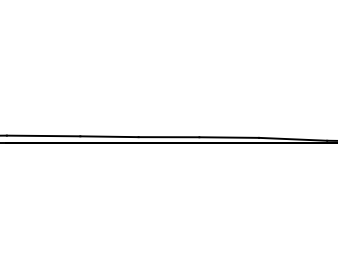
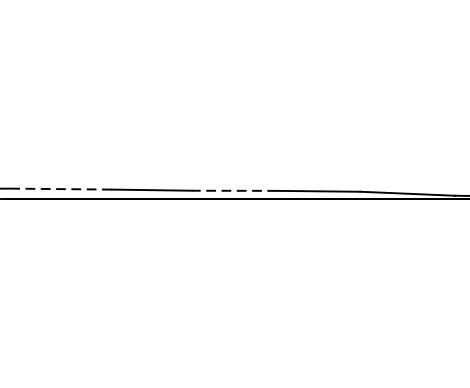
line: (43, 135) -> (60, 188), solid -> dashed
line: (168, 137) -> (234, 191), solid -> dashed

